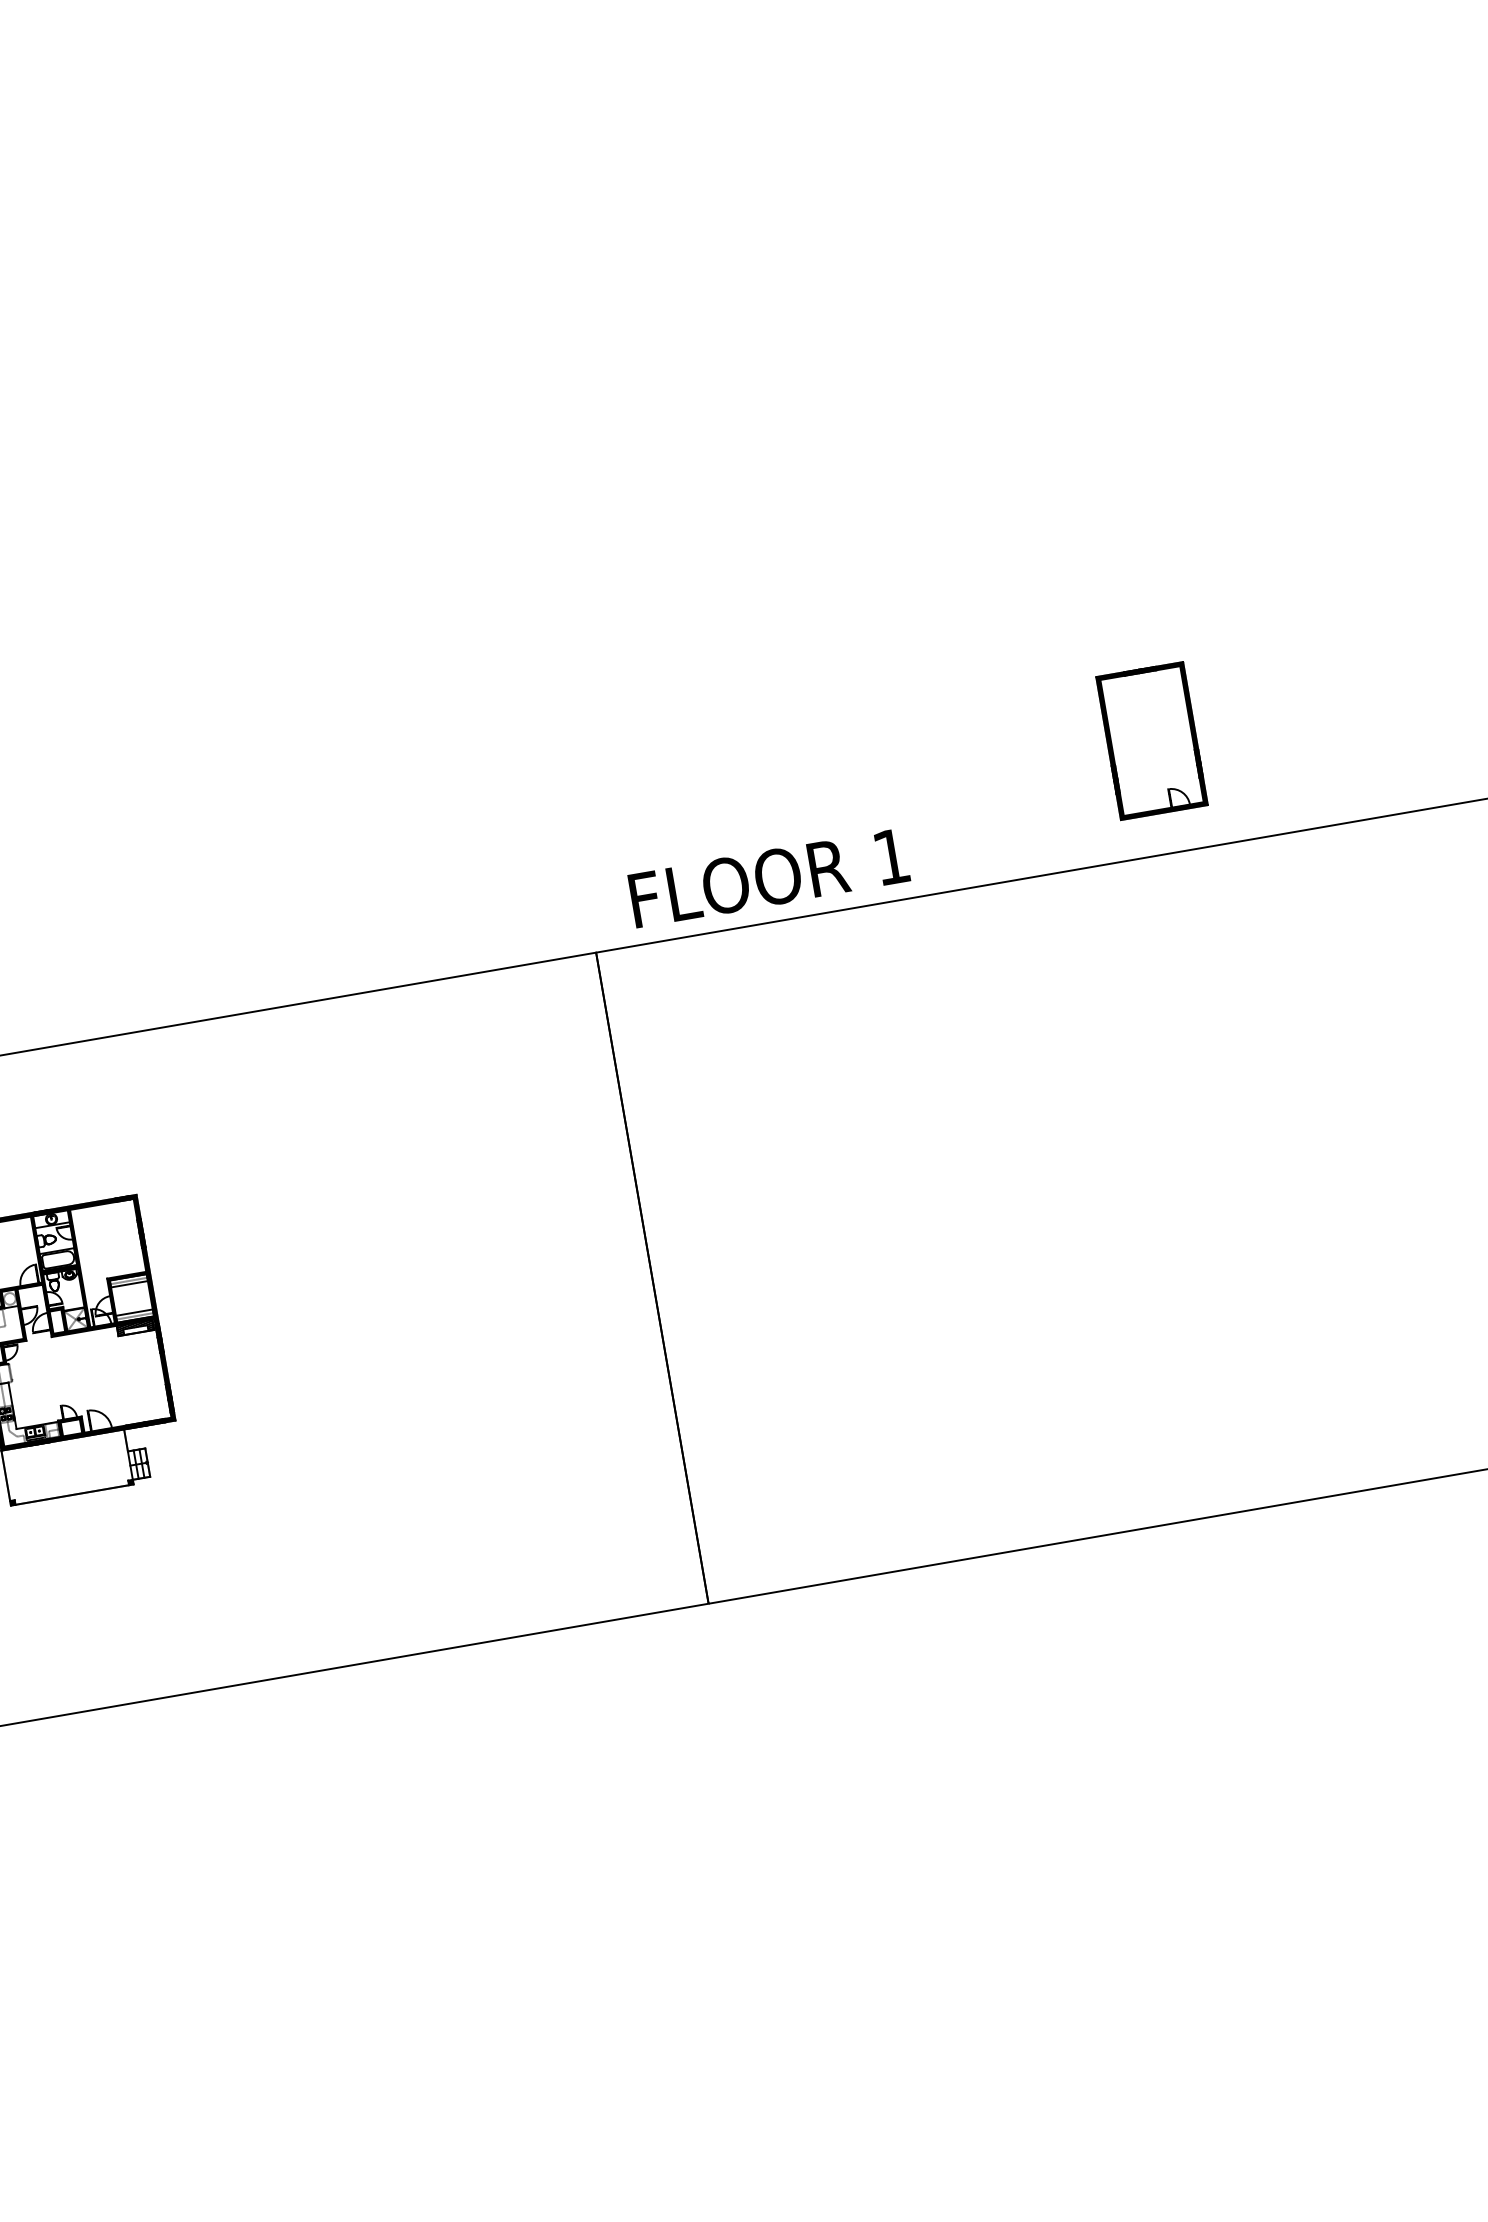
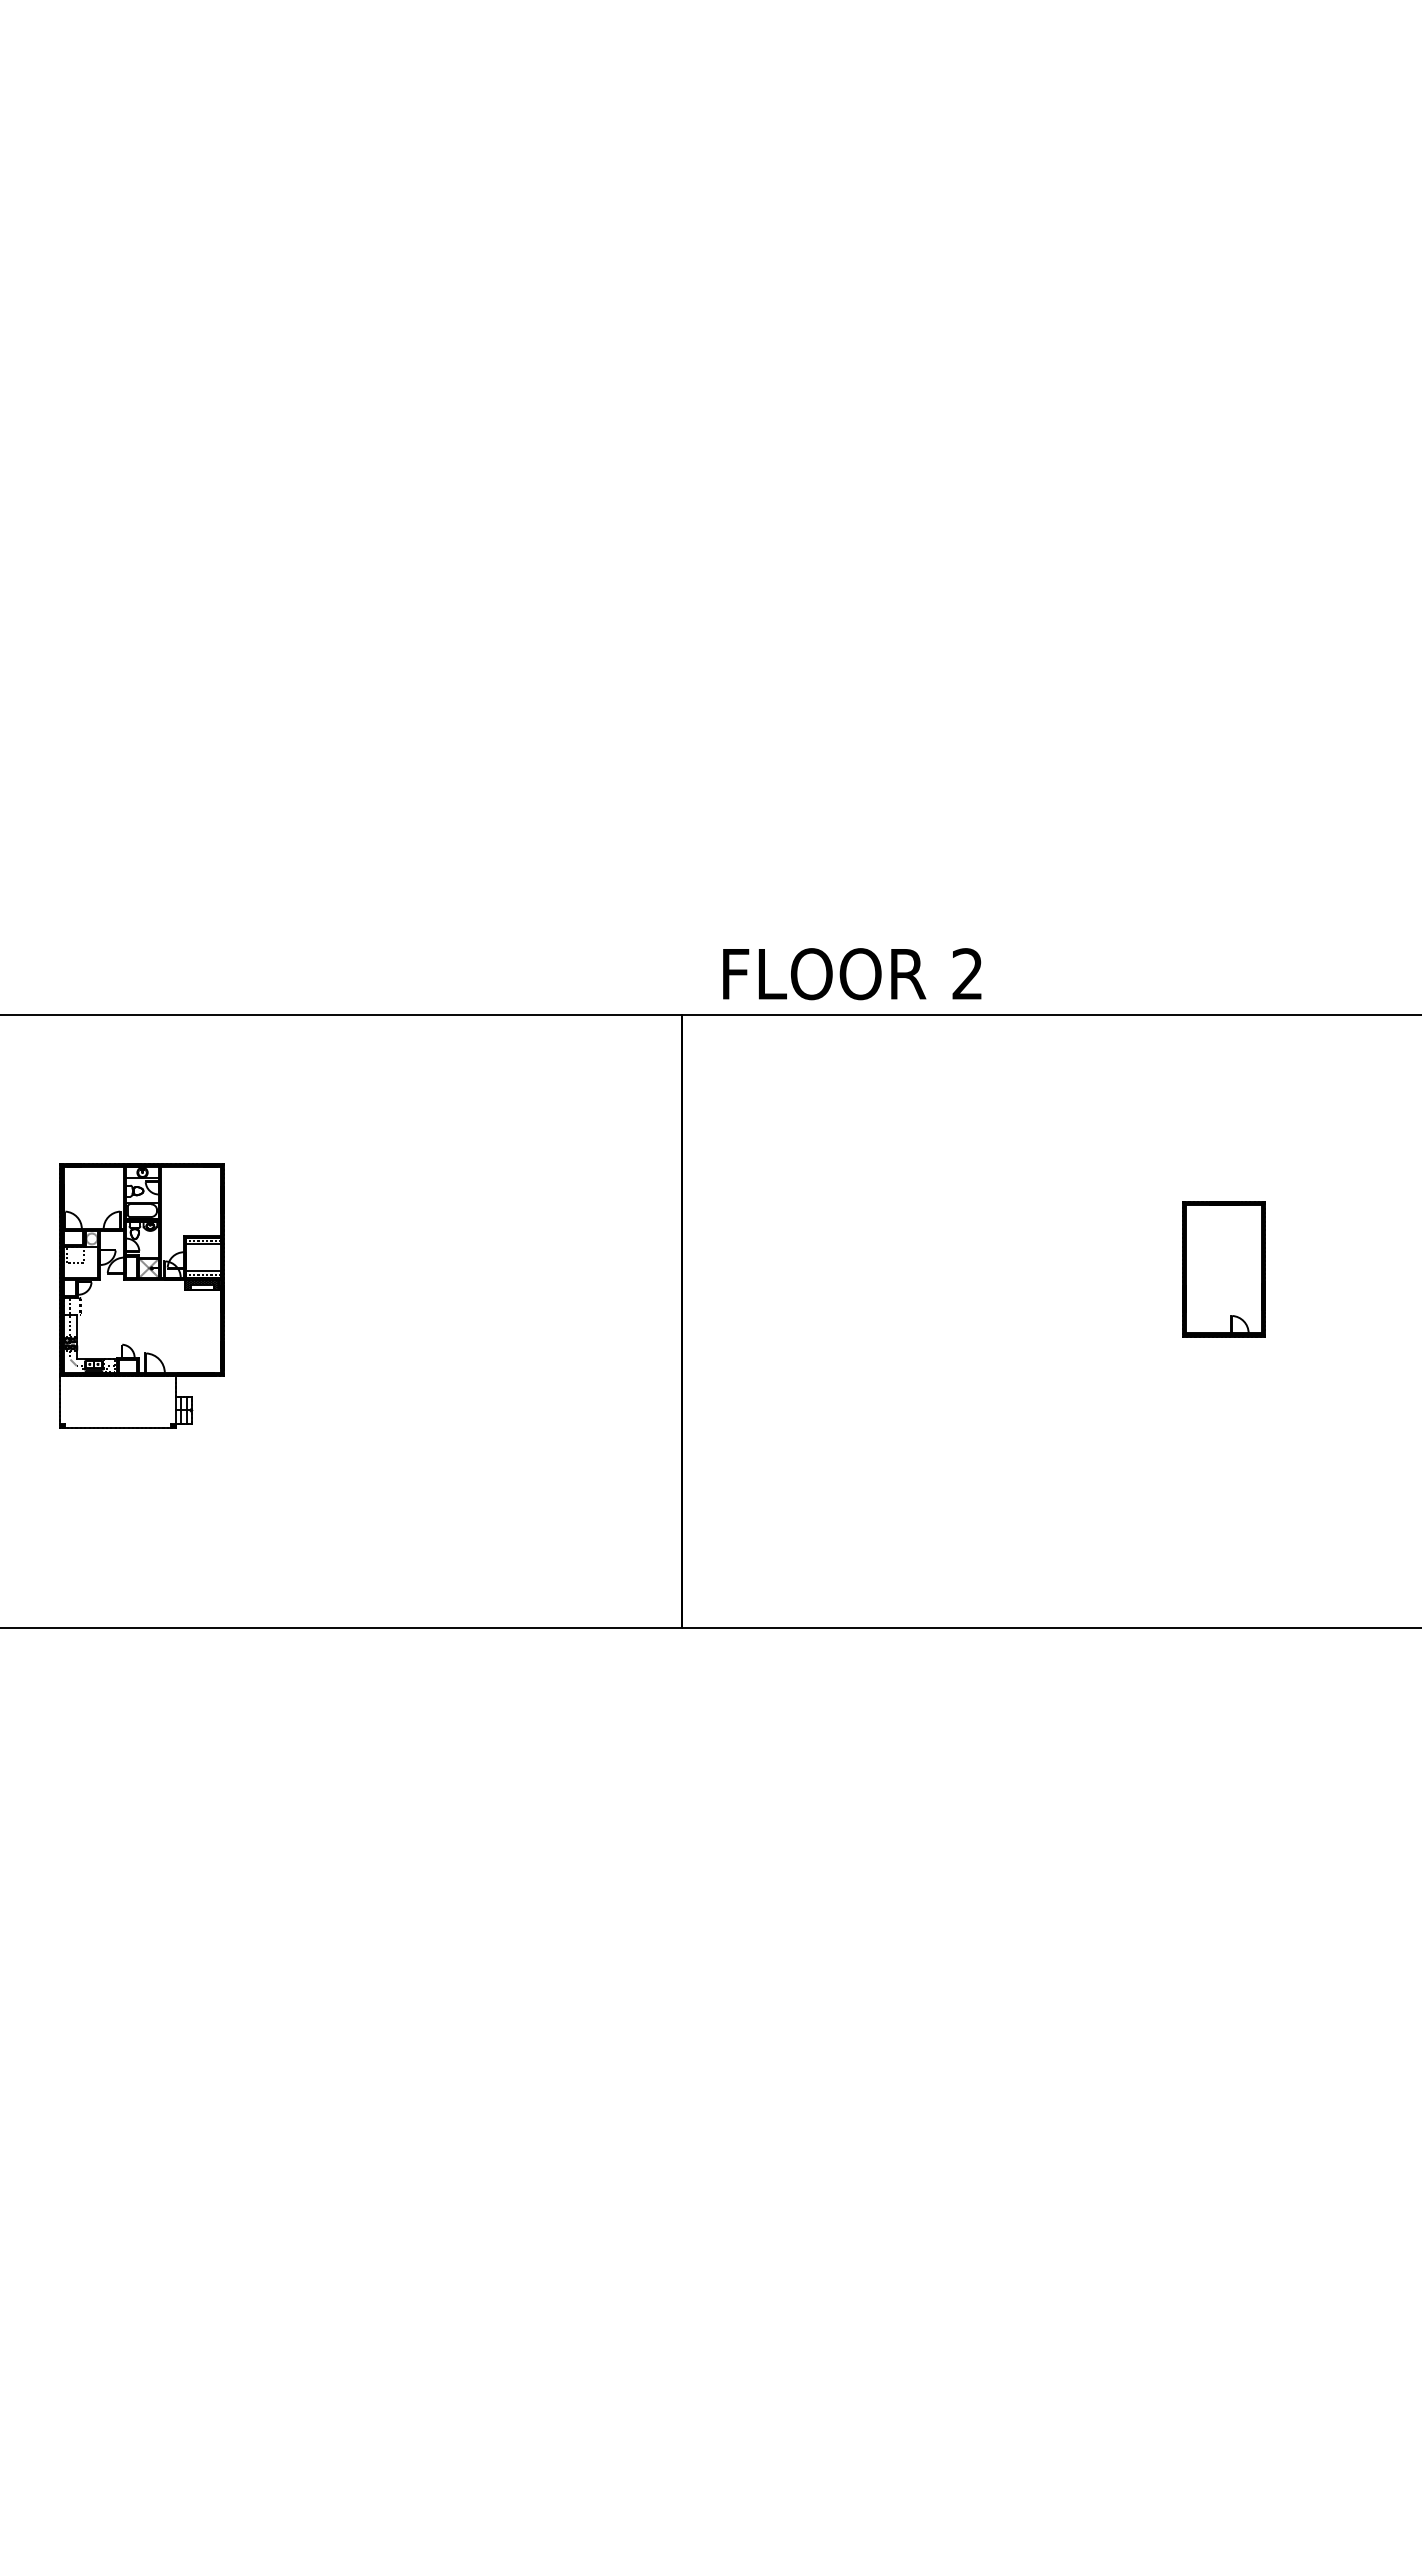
part: (1151, 741) -> (1223, 1269), moved
text: (890, 856) -> (966, 973), 1 -> 2

